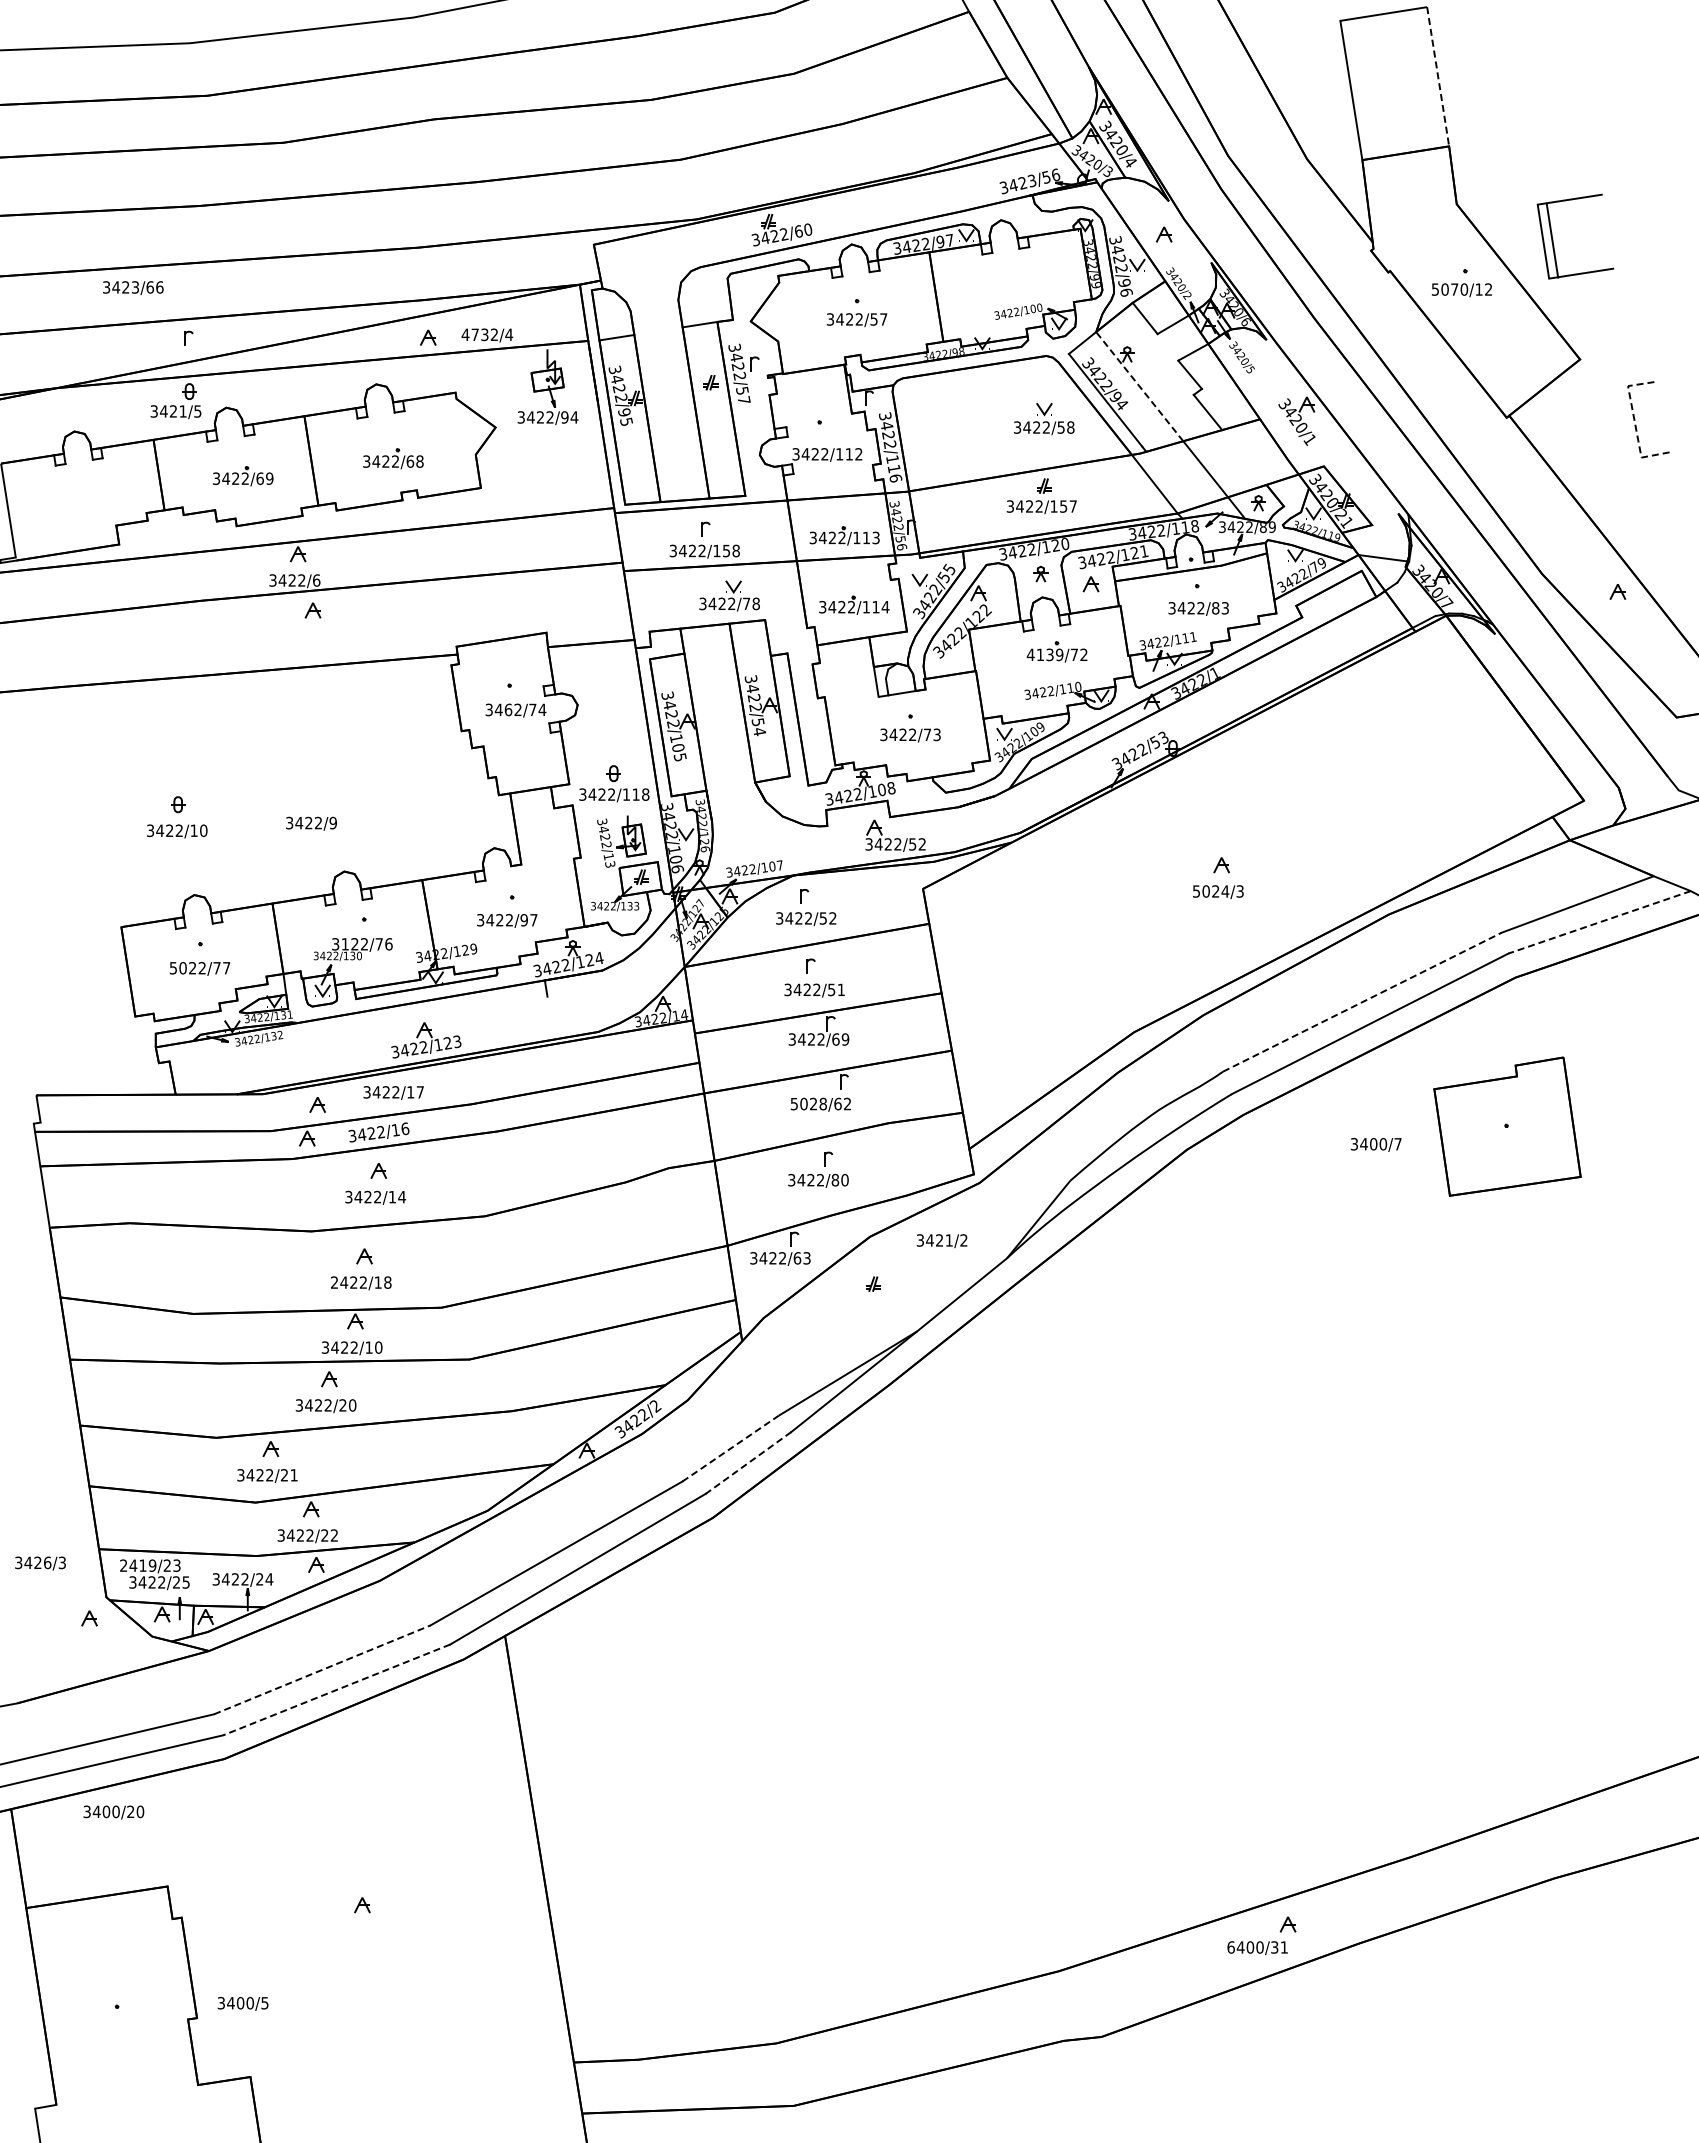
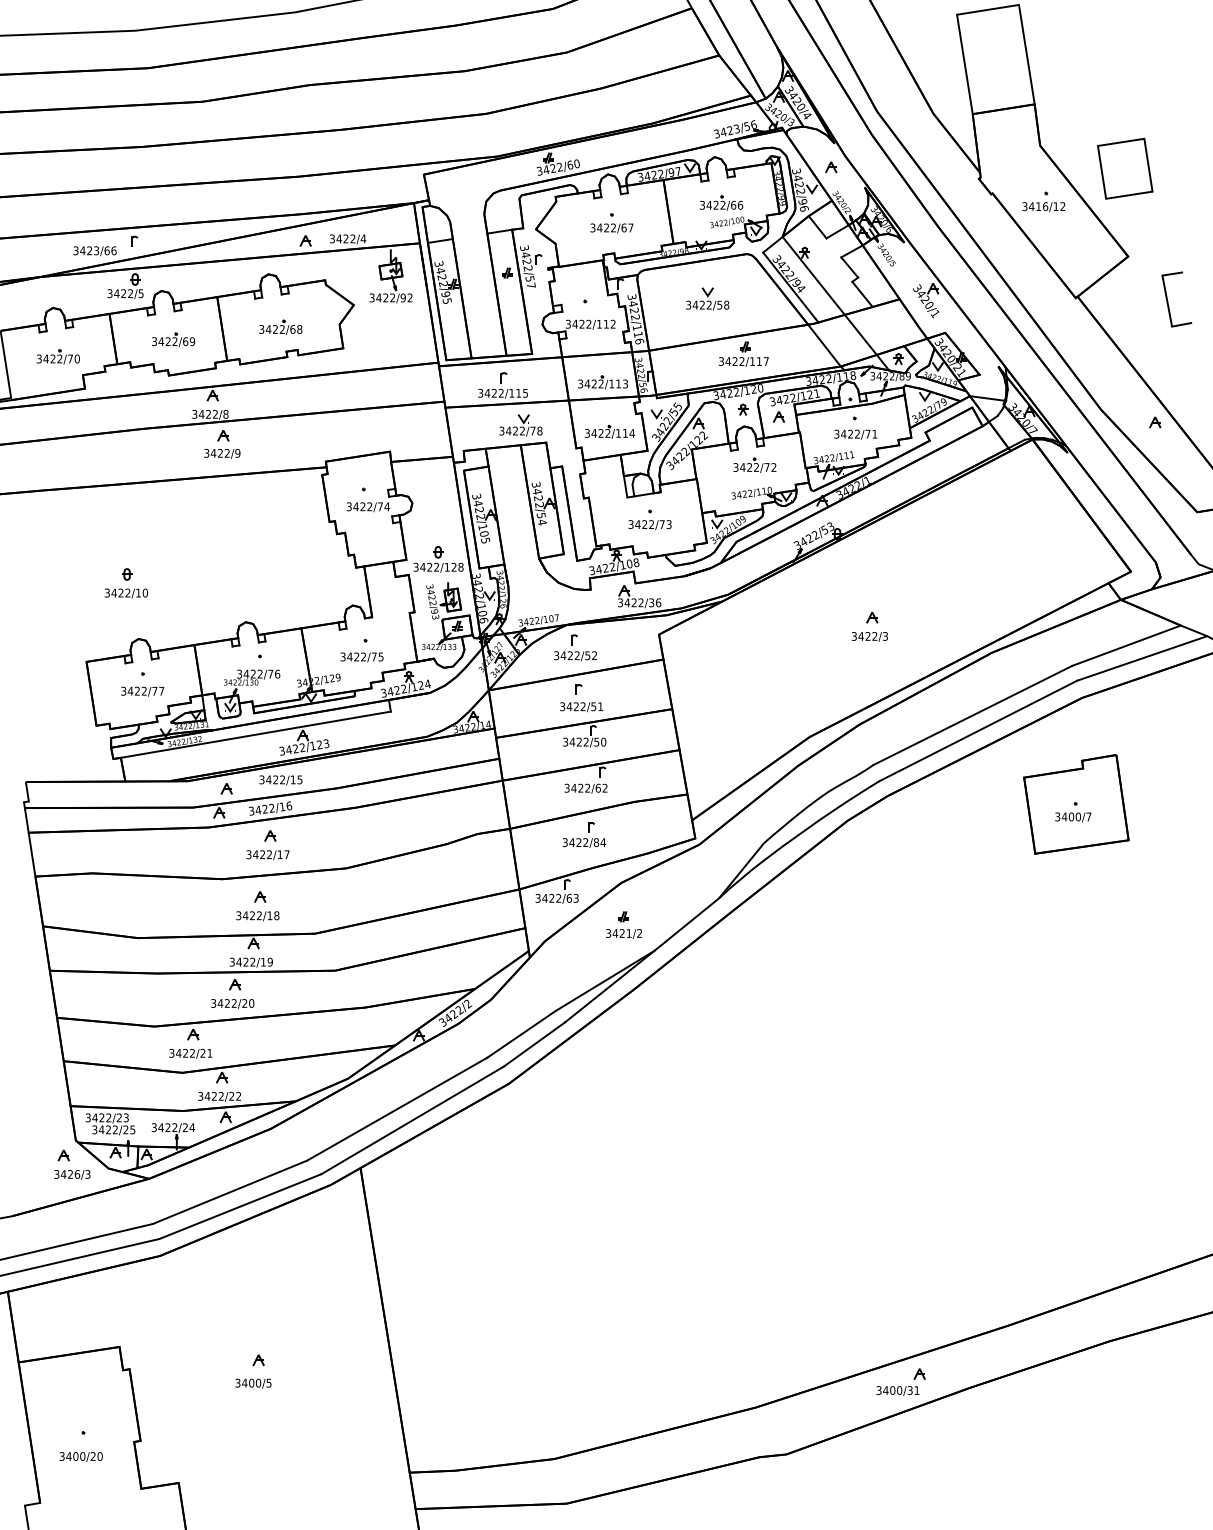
line: (1438, 77) -> (1027, 55), dashed -> solid
line: (1552, 240) -> (1148, 165), moved
part: (1010, 284) -> (721, 203), added
text: (133, 287) -> (95, 250), moved
text: (1450, 289) -> (1035, 206), 5070/12 -> 3416/12
text: (873, 319) -> (623, 227), 3422/57 -> 3422/67
text: (474, 334) -> (338, 238), 4732/4 -> 3422/4
line: (1139, 386) -> (813, 275), dashed -> solid
text: (182, 411) -> (130, 293), 3421/5 -> 3422/5
text: (574, 417) -> (410, 297), 3422/94 -> 3422/92
part: (1044, 419) -> (707, 299), moved
line: (1634, 421) -> (1167, 300), dashed -> solid
part: (81, 499) -> (58, 356), added
text: (1063, 506) -> (759, 361), 3422/157 -> 3422/117
text: (731, 550) -> (522, 392), 3422/158 -> 3422/115
text: (316, 580) -> (225, 414), 3422/6 -> 3422/8
text: (1220, 608) -> (871, 434), 3422/83 -> 3422/71
text: (1044, 654) -> (745, 467), 4139/72 -> 3422/72
text: (508, 709) -> (362, 506), 3462/74 -> 3422/74
text: (635, 794) -> (453, 567), 3422/118 -> 3422/128
text: (311, 823) -> (222, 453), moved
text: (917, 844) -> (655, 602), 3422/52 -> 3422/36
text: (608, 856) -> (434, 611), 3422/13 -> 3422/93
text: (1211, 891) -> (865, 636), 5024/3 -> 3422/3
text: (528, 920) -> (377, 657), 3422/97 -> 3422/75
line: (1599, 922) -> (1142, 658), dashed -> solid
text: (345, 944) -> (246, 674), 3122/76 -> 3422/76
text: (178, 968) -> (127, 691), 5022/77 -> 3422/77
line: (1362, 1002) -> (972, 715), dashed -> solid
line: (358, 1028) -> (255, 734), added
text: (840, 1039) -> (600, 742), 3422/69 -> 3422/50
text: (419, 1092) -> (299, 779), 3422/17 -> 3422/15
text: (808, 1103) -> (577, 787), 5028/62 -> 3422/62
text: (1375, 1144) -> (1072, 817), moved
text: (844, 1180) -> (602, 842), 3422/80 -> 3422/84
text: (402, 1197) -> (287, 854), 3422/14 -> 3422/17
text: (941, 1241) -> (623, 934), moved
text: (334, 1282) -> (238, 915), 2422/18 -> 3422/18
text: (378, 1347) -> (270, 962), 3422/10 -> 3422/19
line: (731, 1448) -> (522, 1034), dashed -> solid
line: (748, 1462) -> (534, 1044), dashed -> solid
text: (40, 1563) -> (72, 1174), moved
text: (138, 1565) -> (98, 1117), 2419/23 -> 3422/23
line: (322, 1669) -> (230, 1192), dashed -> solid
line: (336, 1690) -> (240, 1207), dashed -> solid
text: (113, 1812) -> (80, 1456), moved
text: (1230, 1947) -> (878, 1390), 6400/31 -> 3400/31
text: (242, 2003) -> (253, 1383), moved

